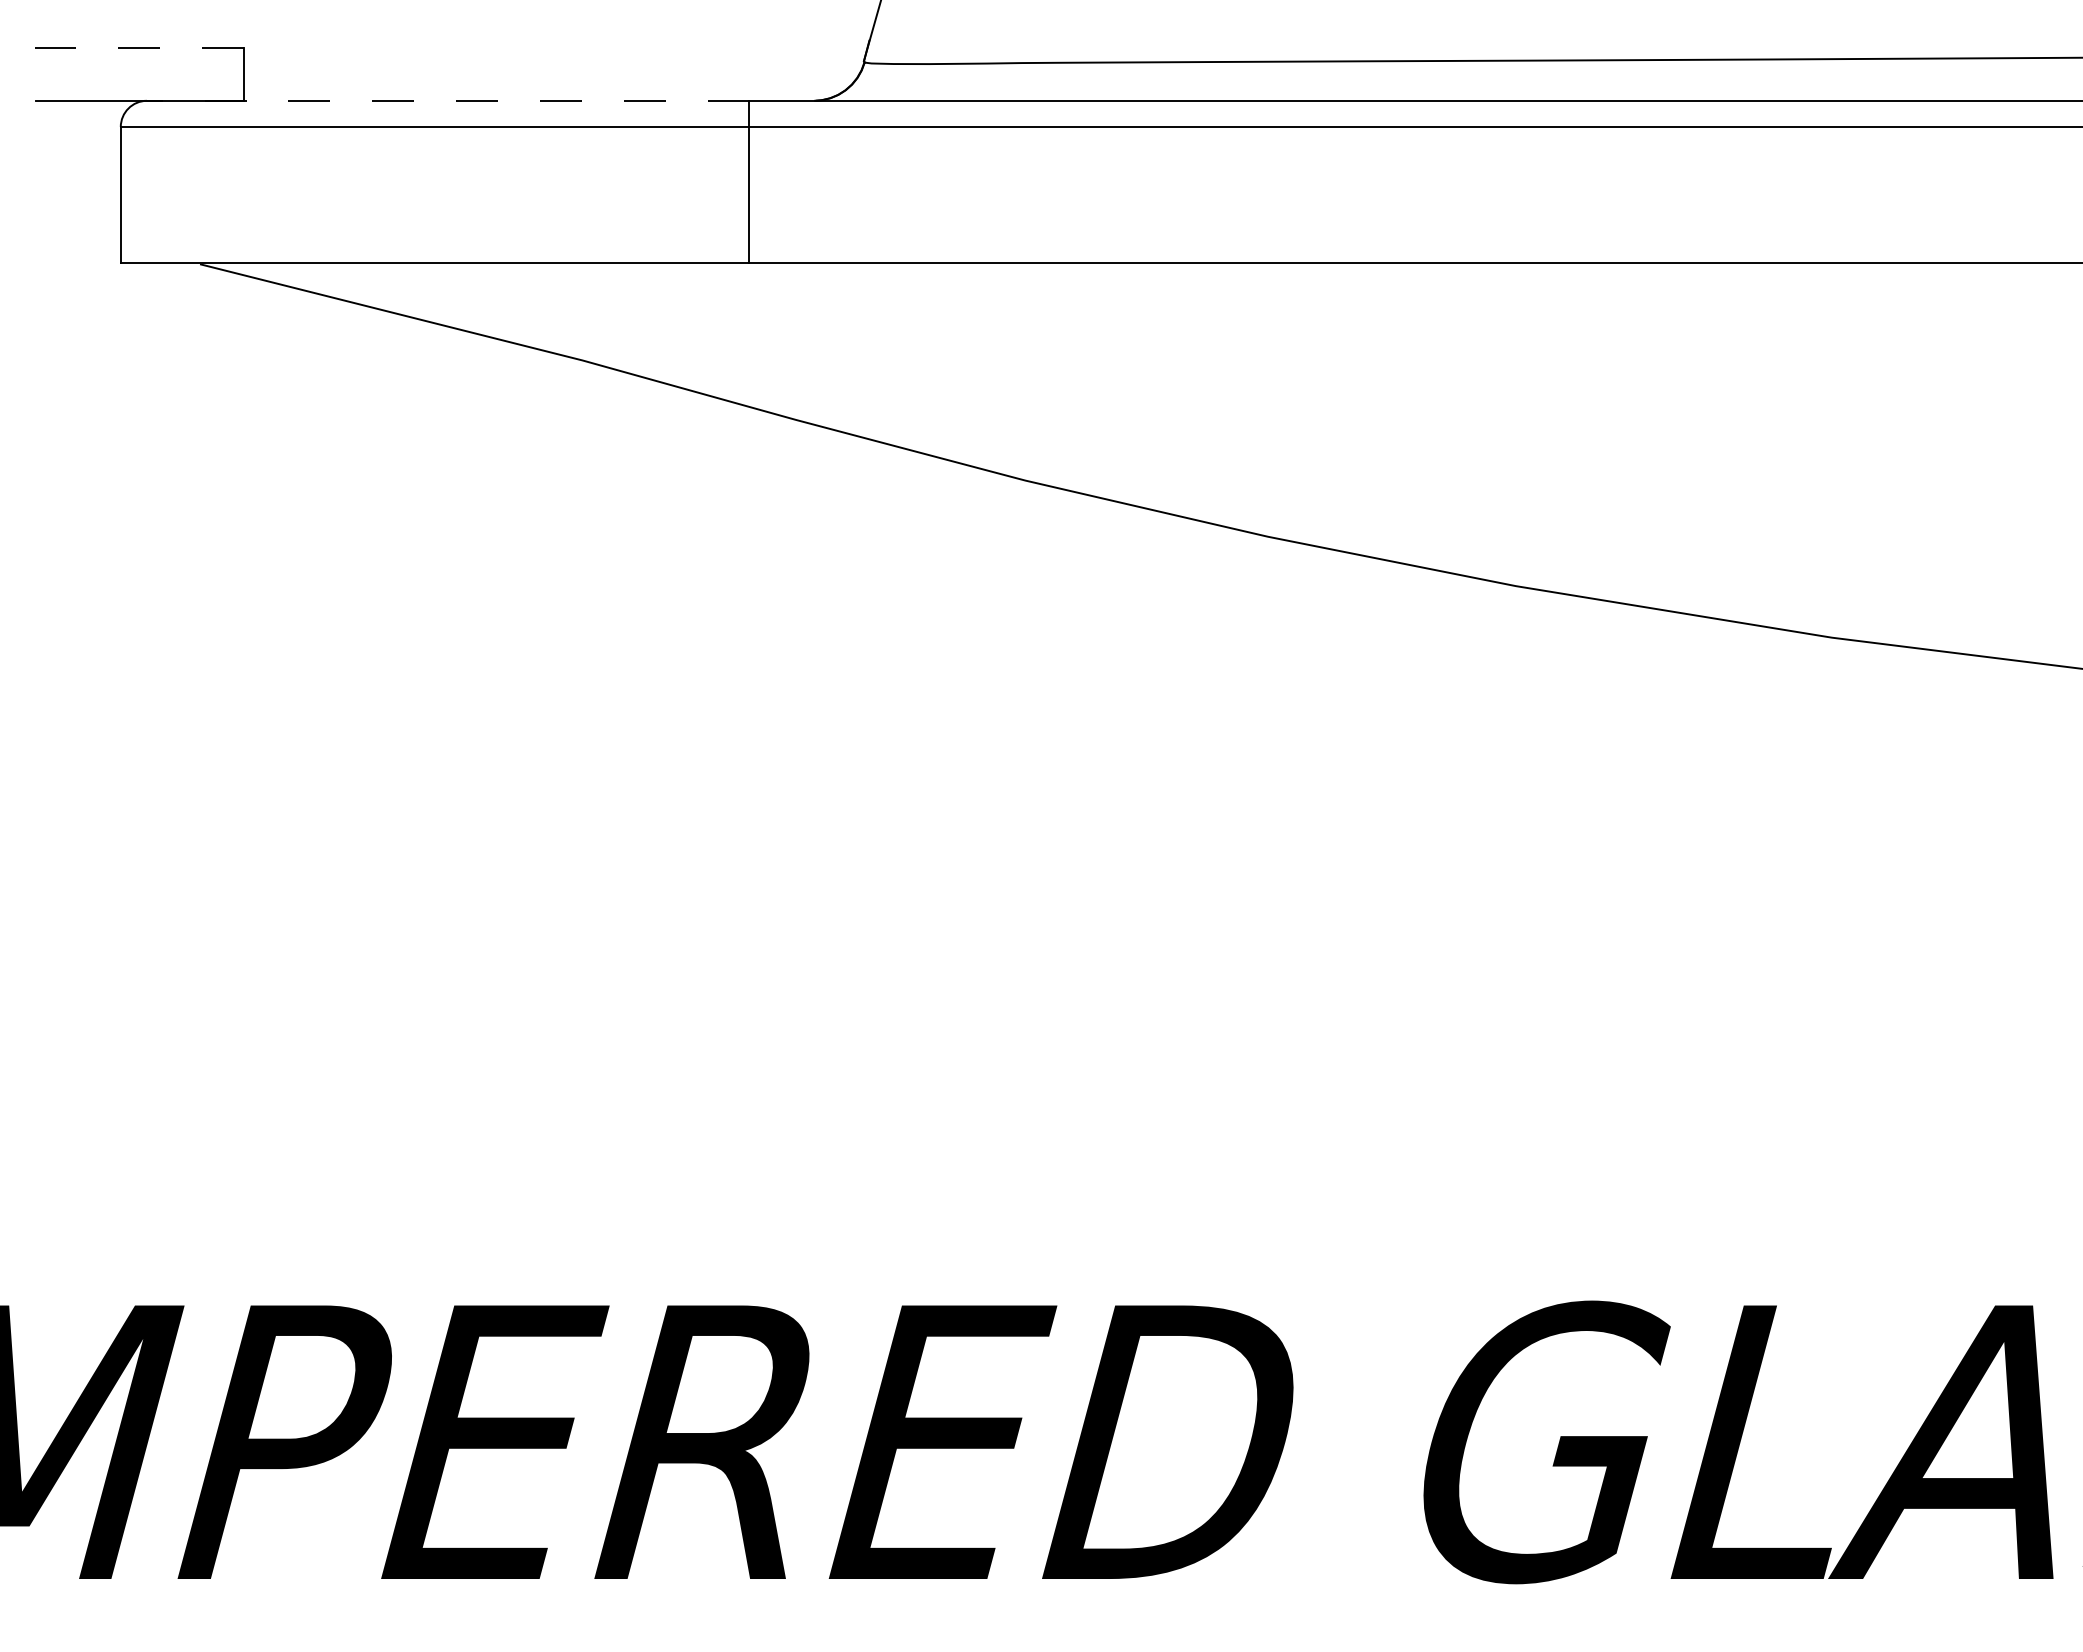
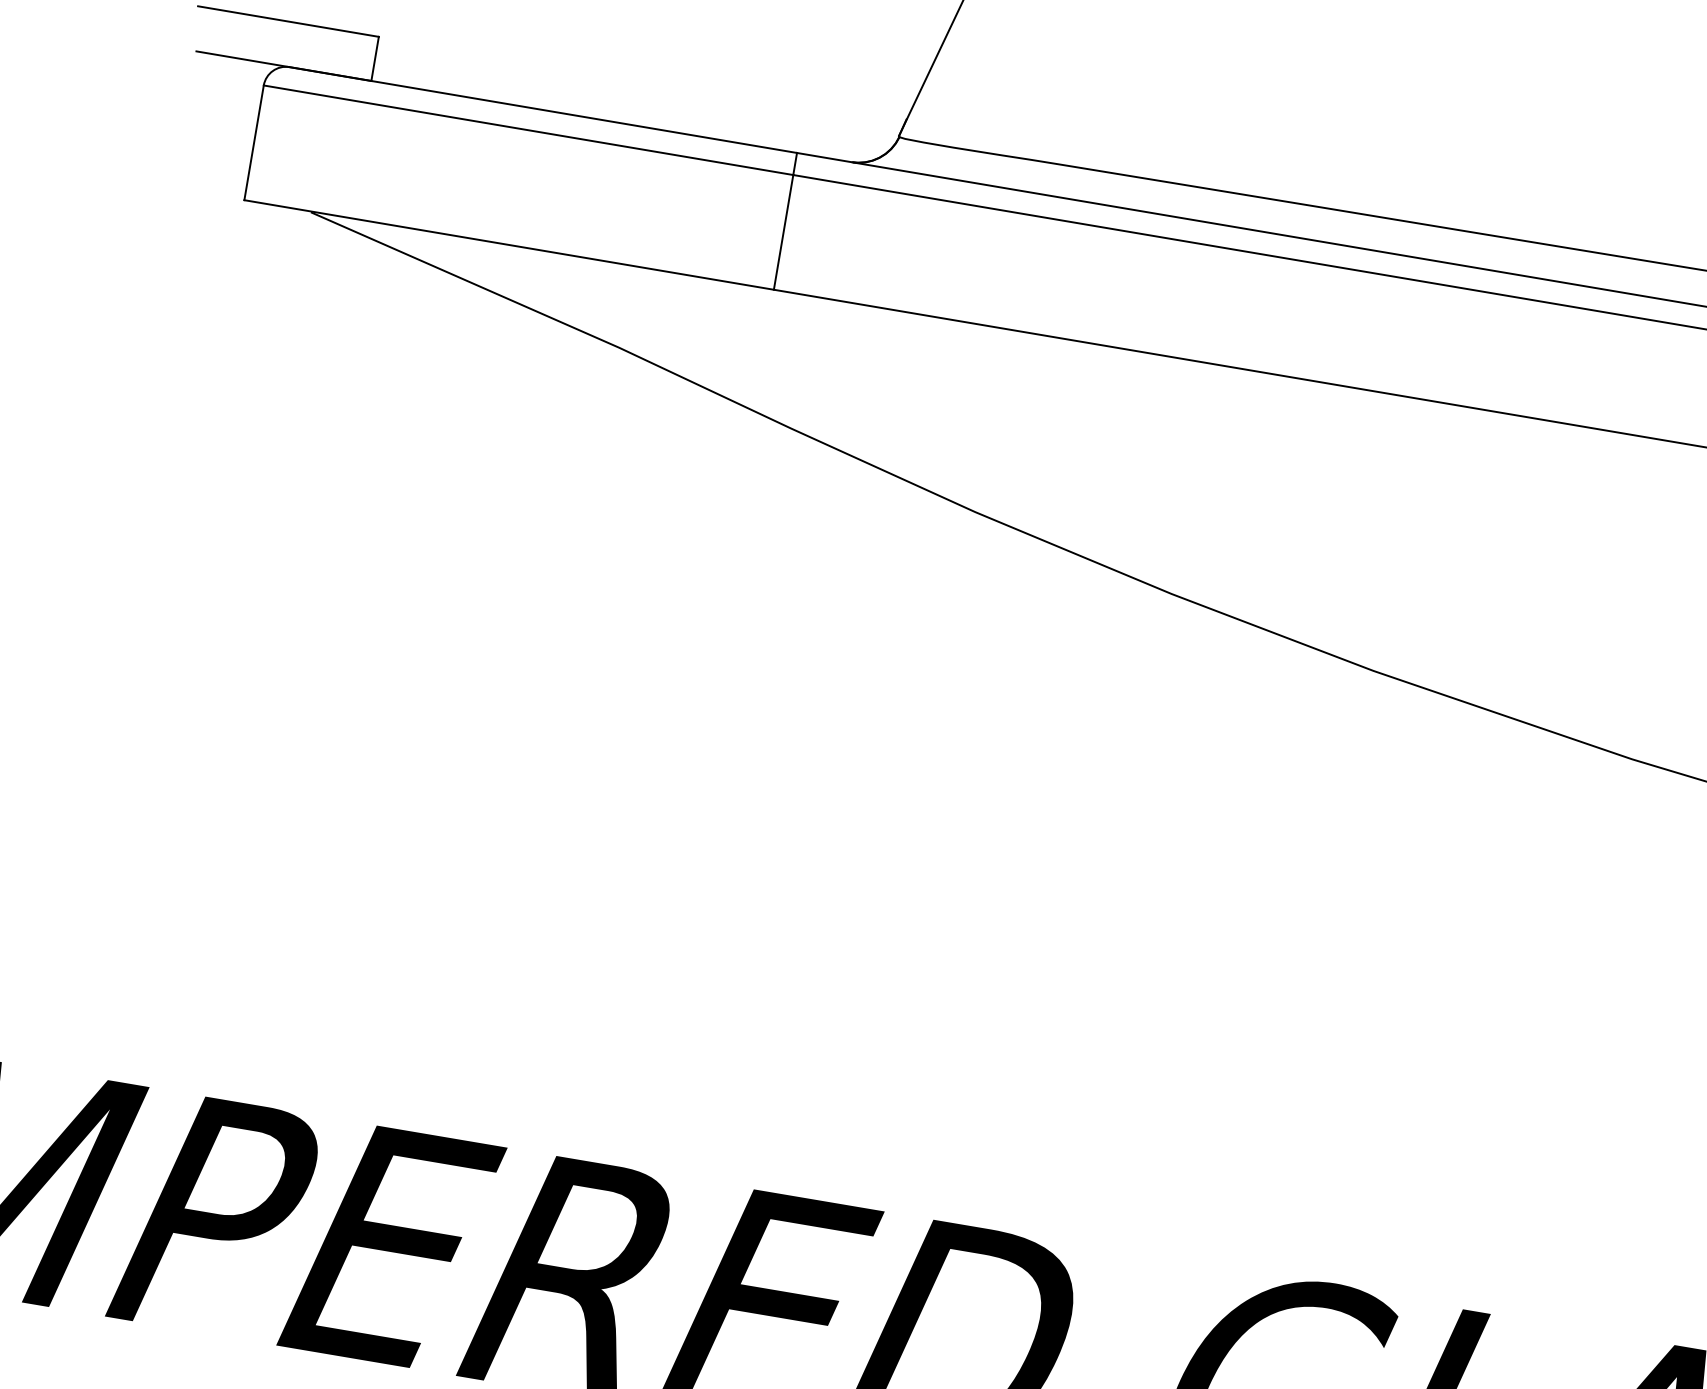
line: (136, 48) -> (288, 21), dashed -> solid
line: (447, 100) -> (542, 109), dashed -> solid

